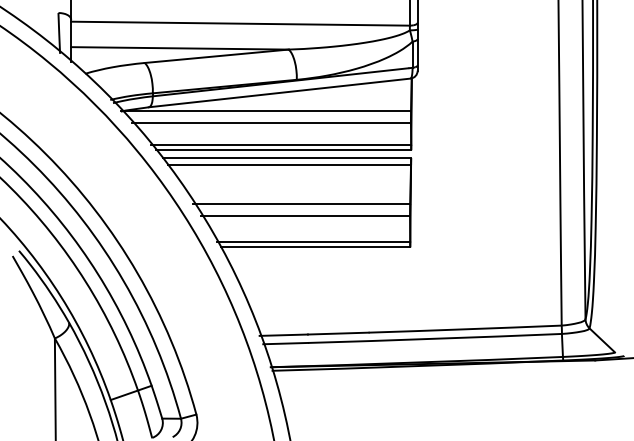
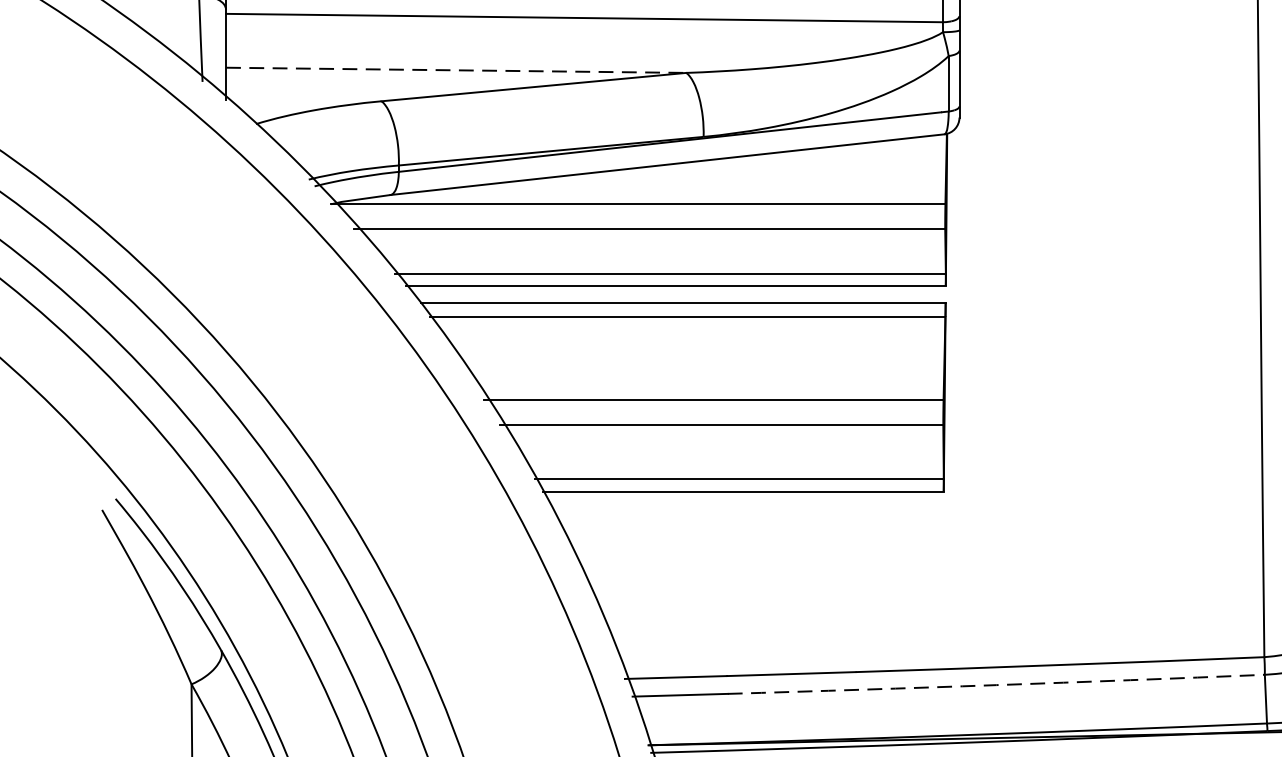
line: (179, 48) -> (455, 70), solid -> dashed
arc: (435, 338) -> (997, 684), solid -> dashed

